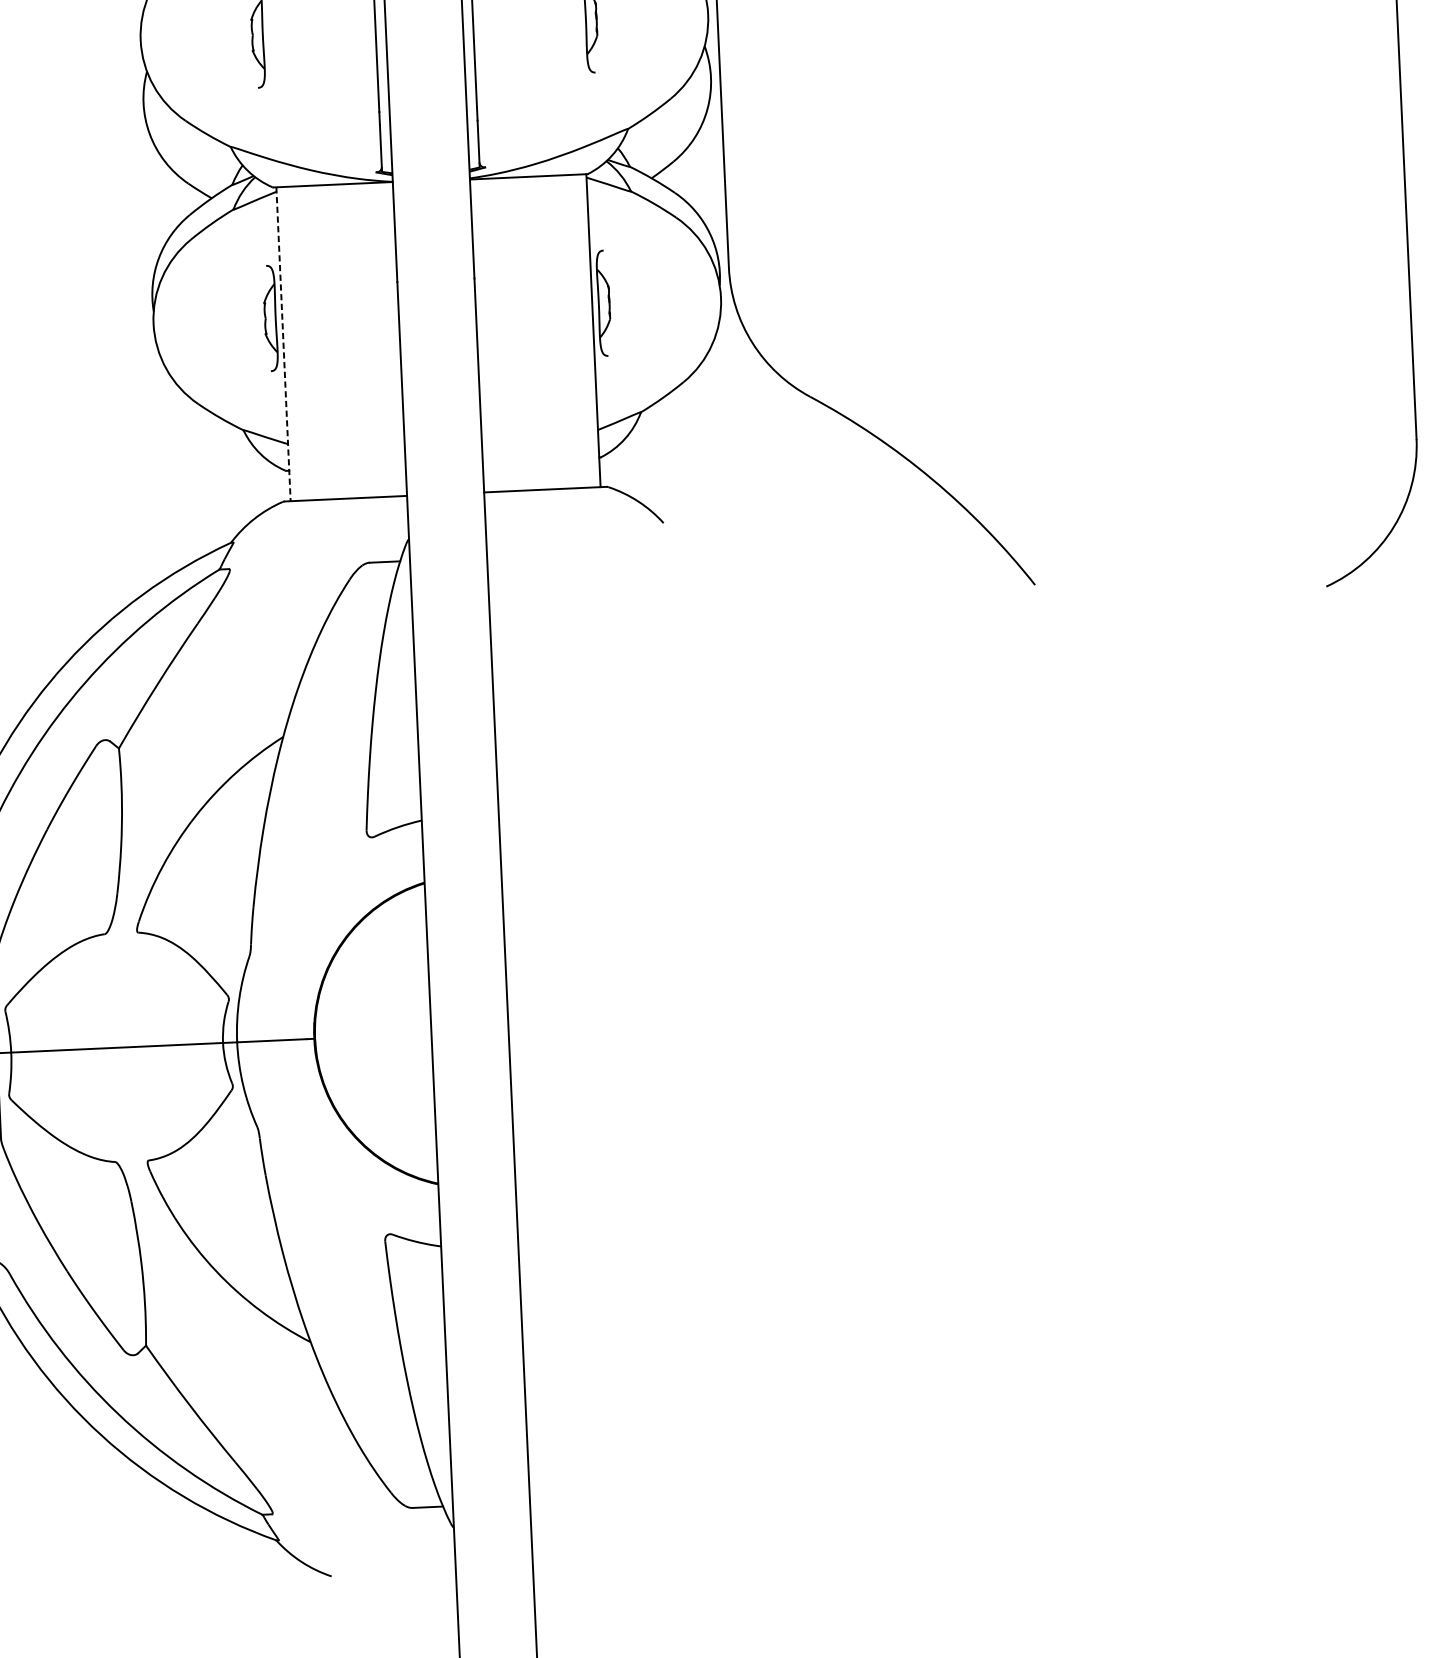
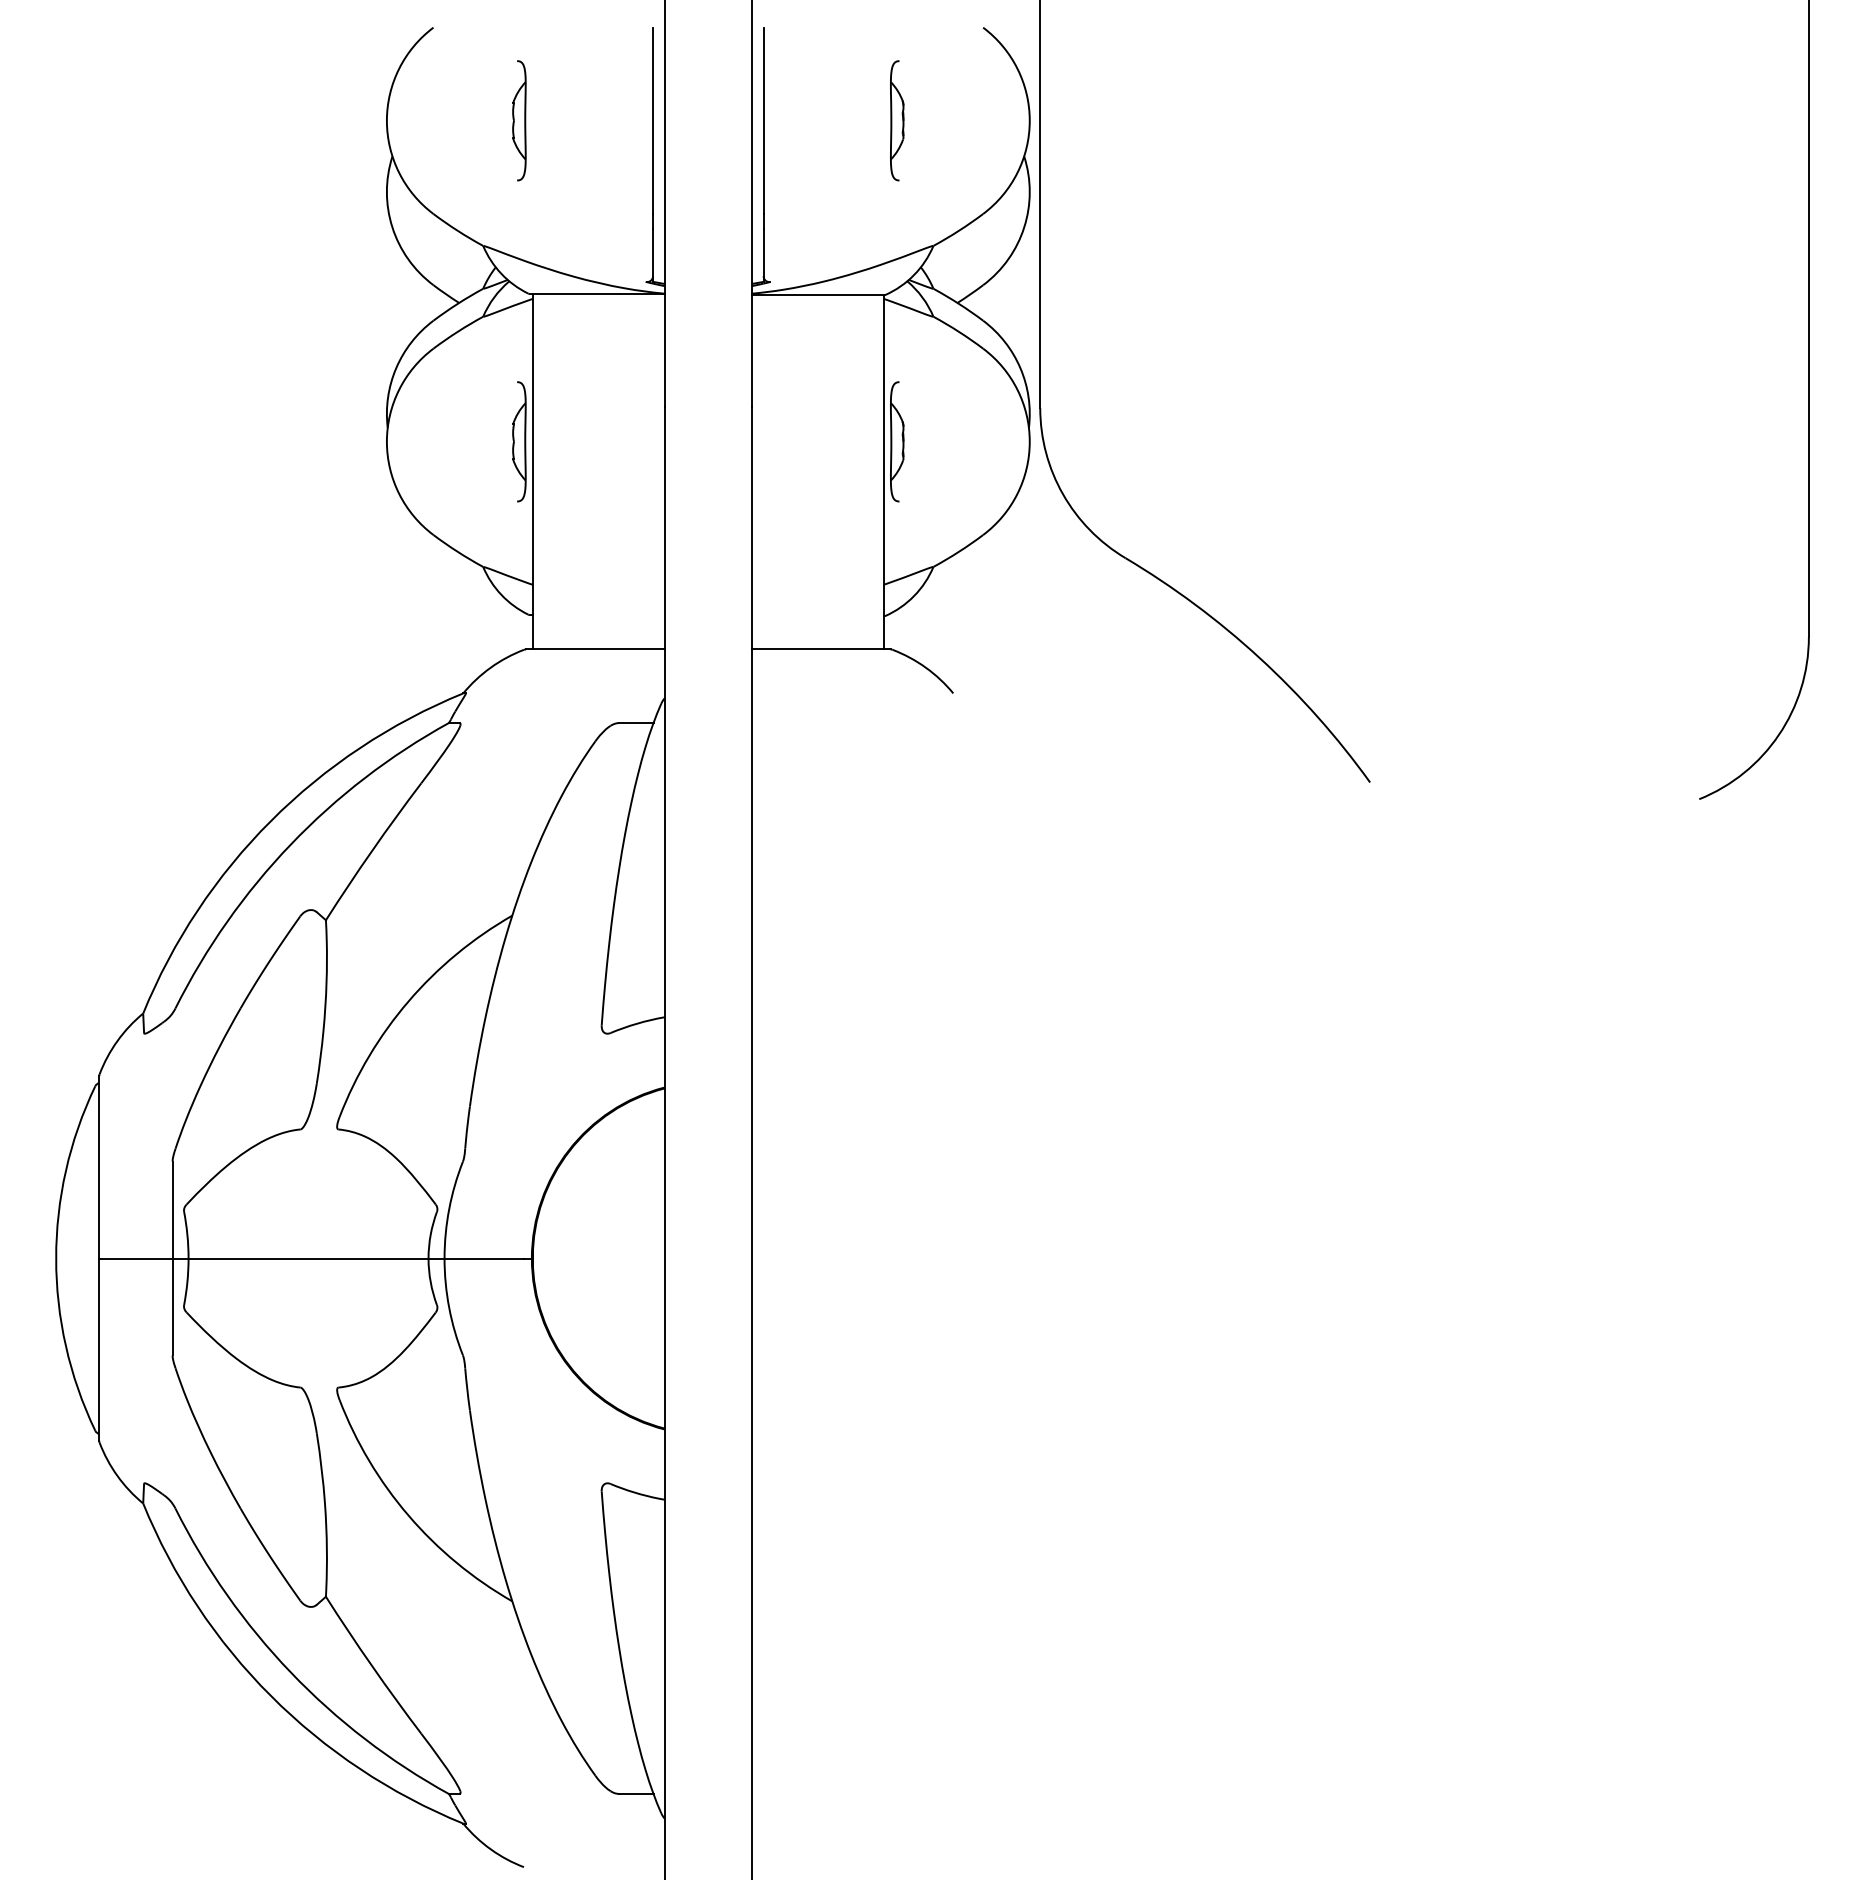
line: (283, 344) -> (532, 471), dashed -> solid

